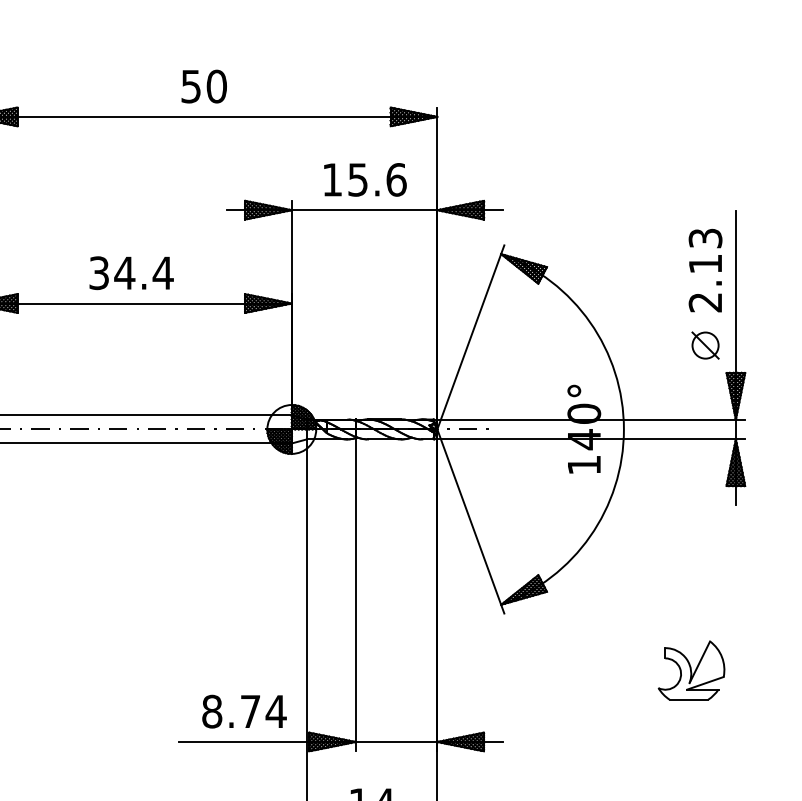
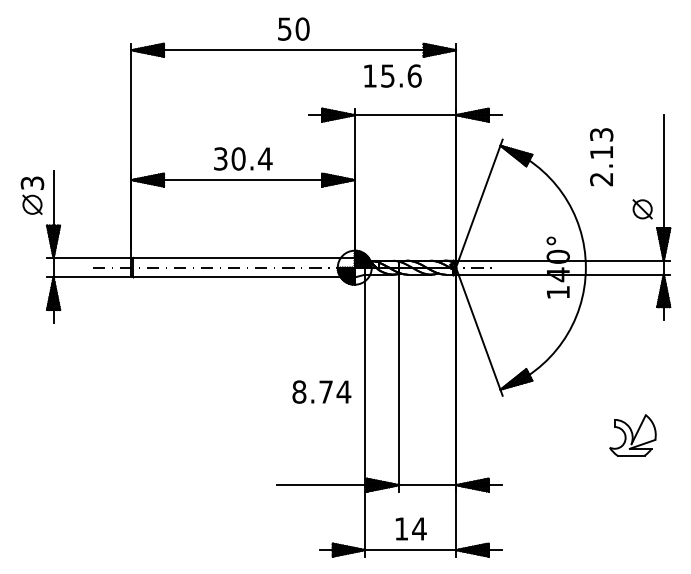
text: (364, 179) -> (392, 75), moved
text: (705, 271) -> (601, 157), moved
text: (124, 272) -> (238, 158), 34.4 -> 30.4
text: (243, 710) -> (321, 391), moved

